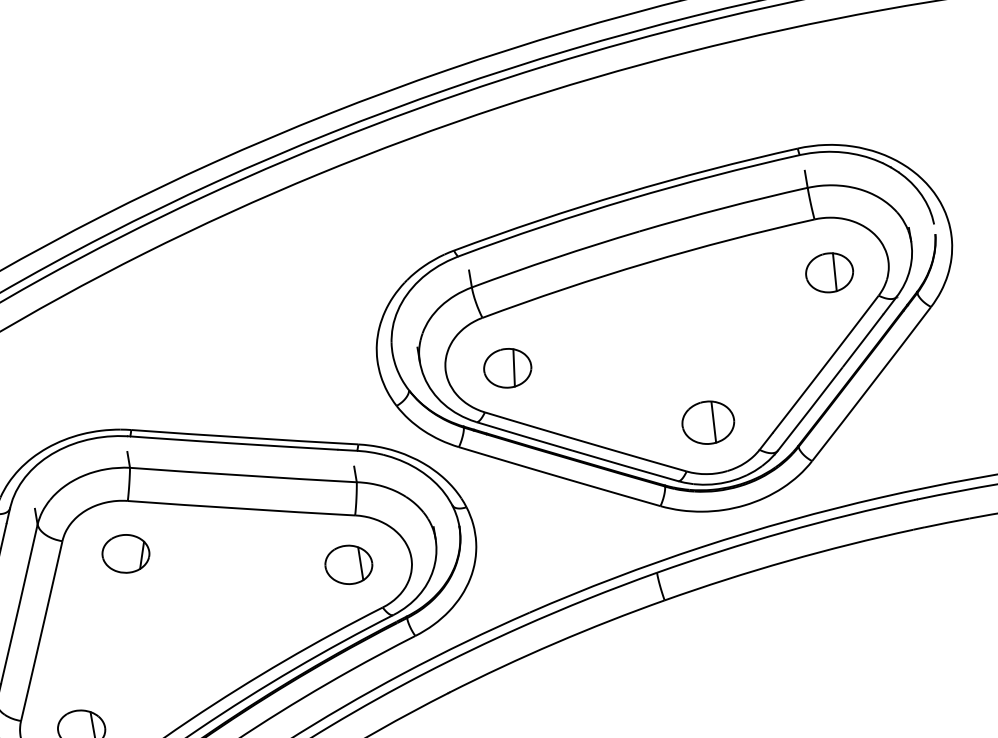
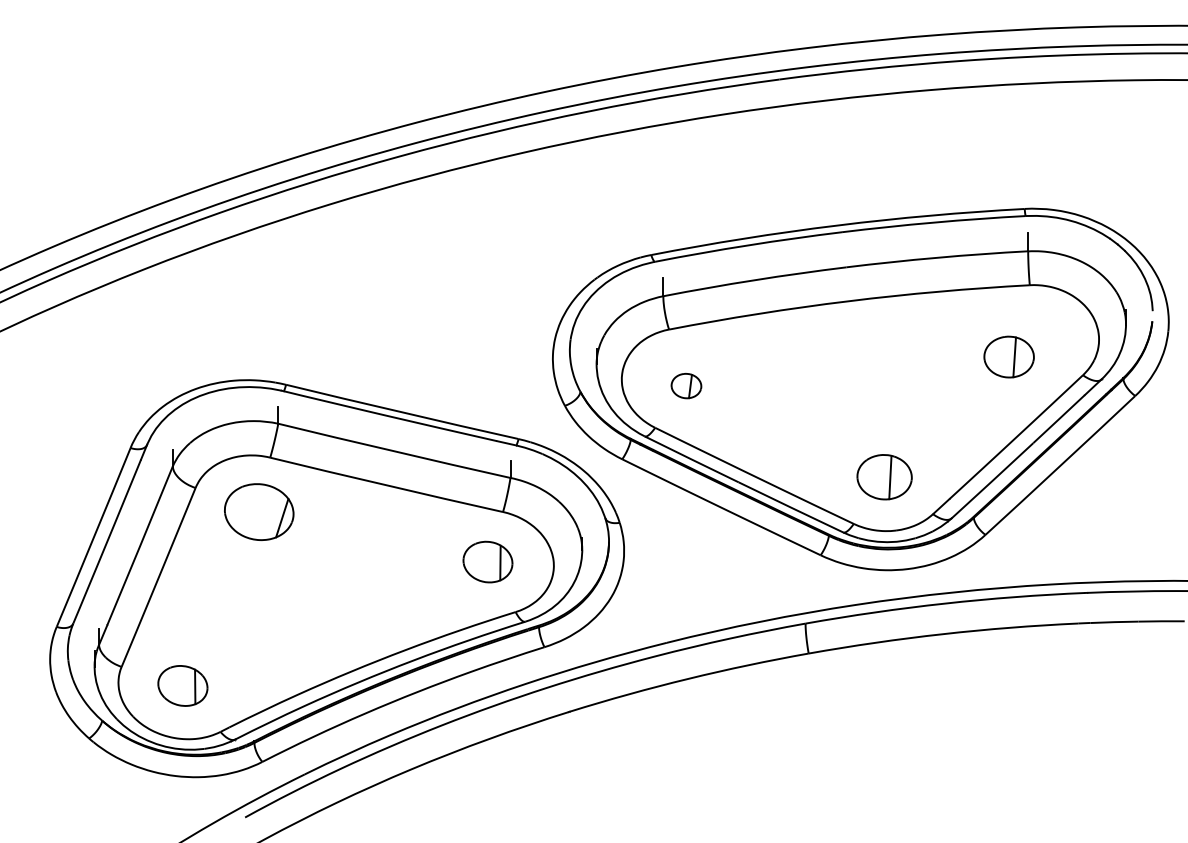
part: (828, 272) -> (1008, 356), moved
part: (507, 367) -> (686, 385), size x0.6
part: (125, 553) -> (258, 511), size x1.4

